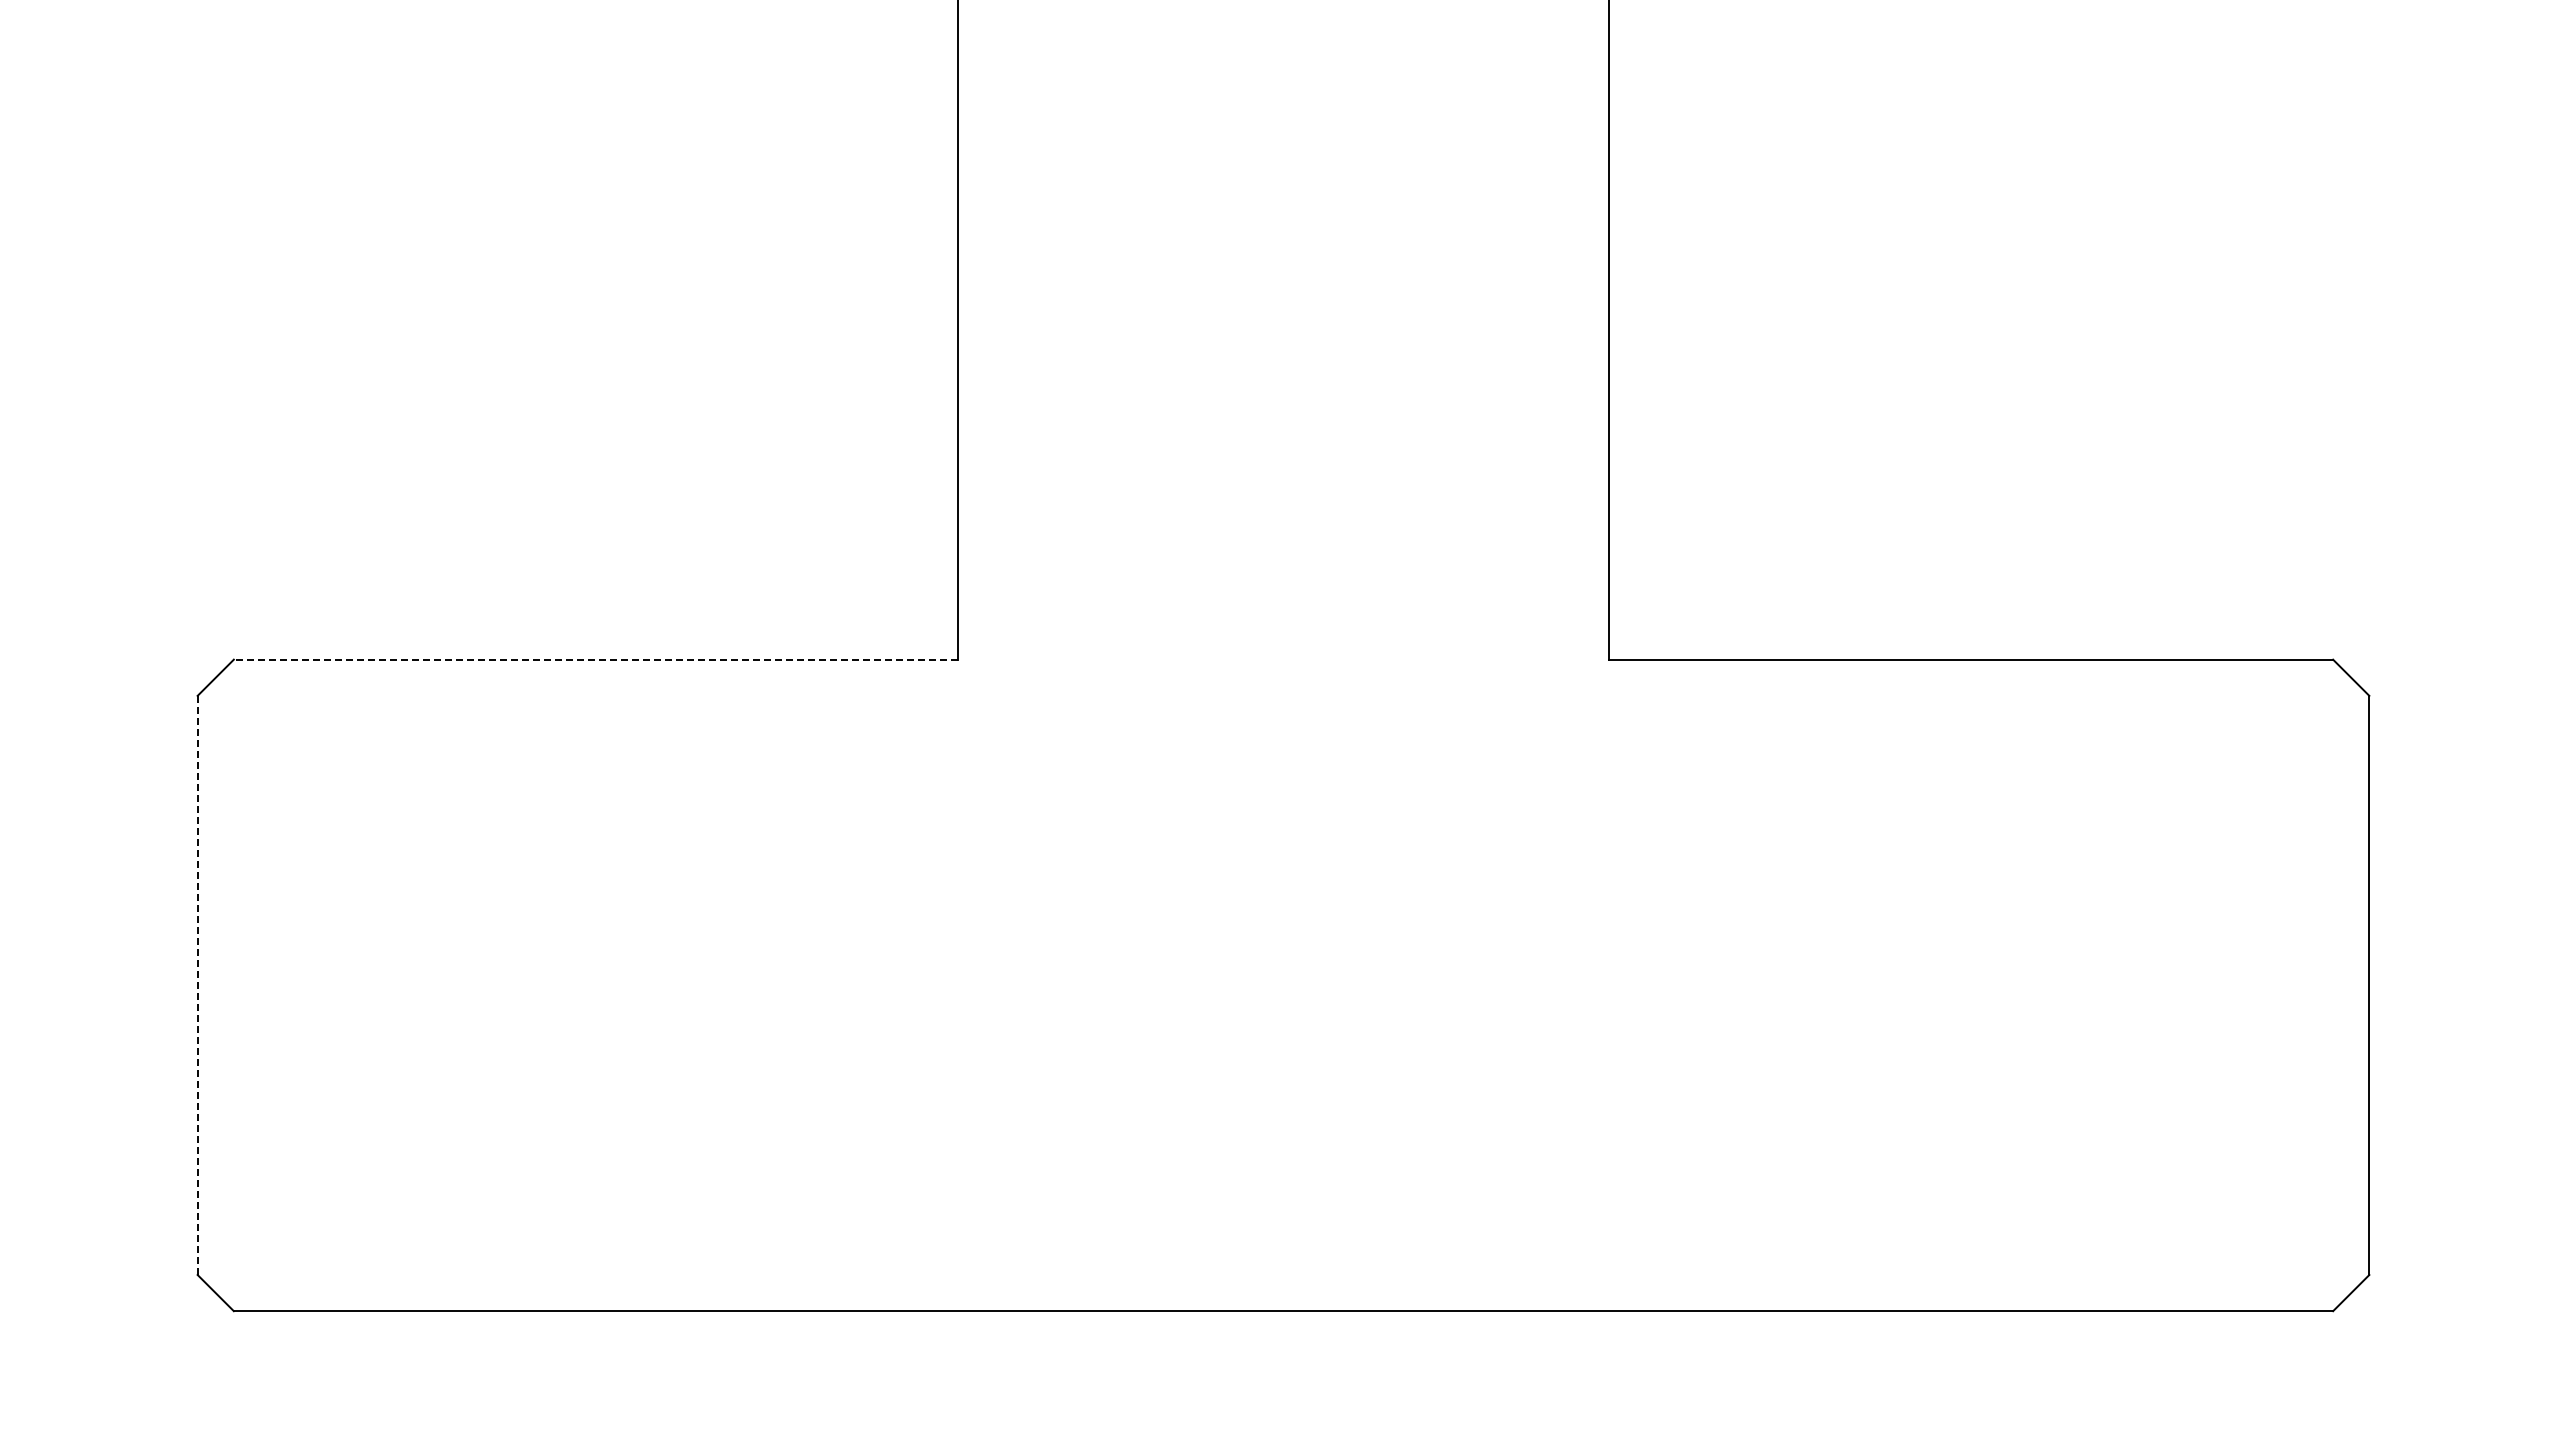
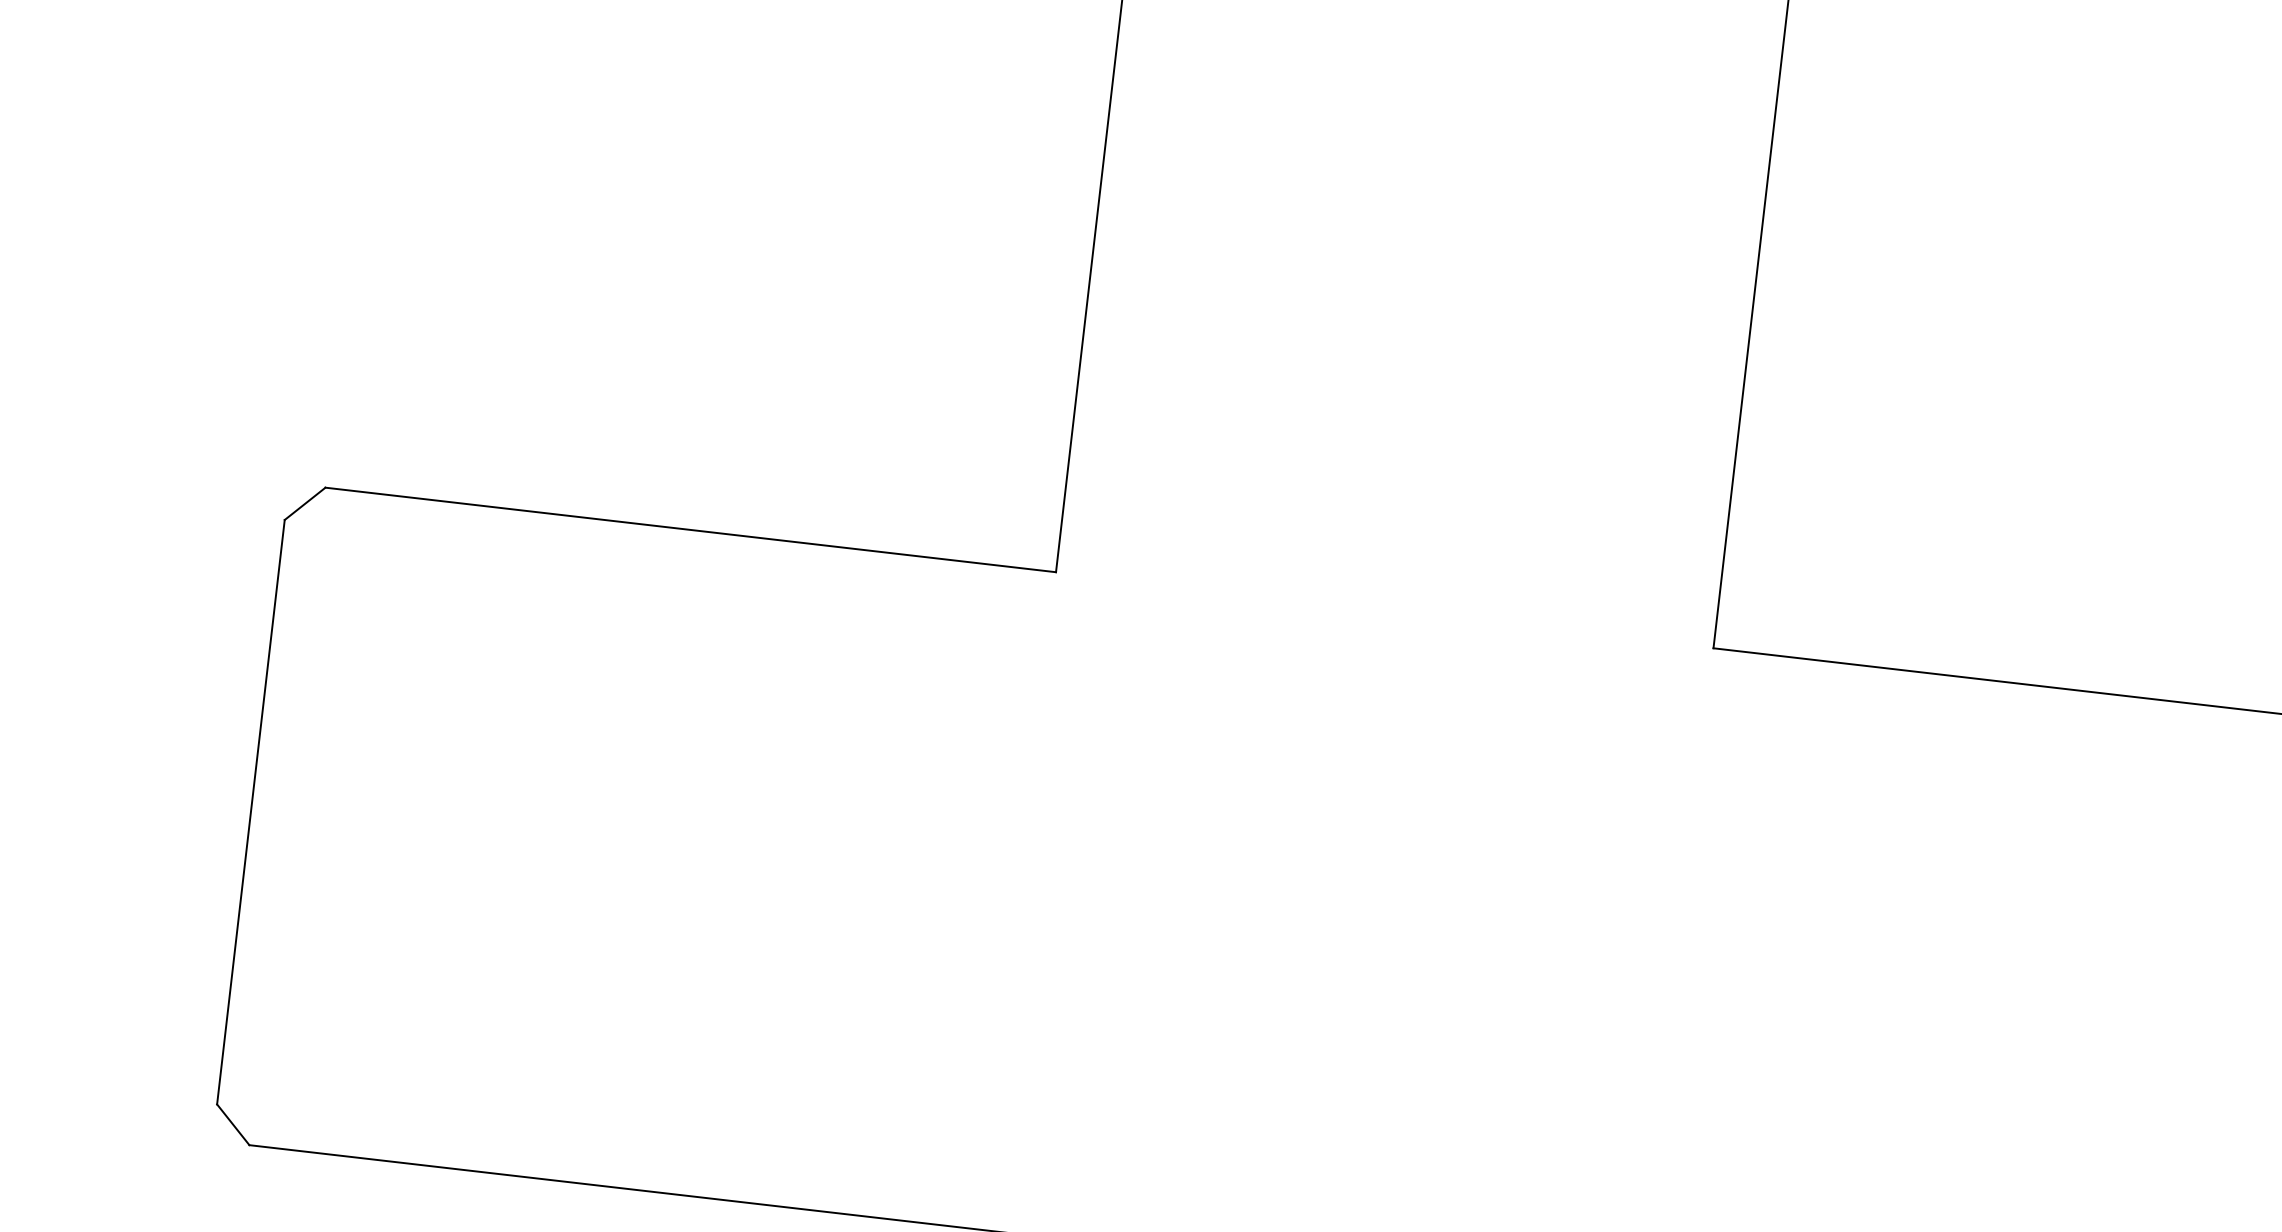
line: (595, 659) -> (690, 529), dashed -> solid
line: (197, 985) -> (250, 812), dashed -> solid

